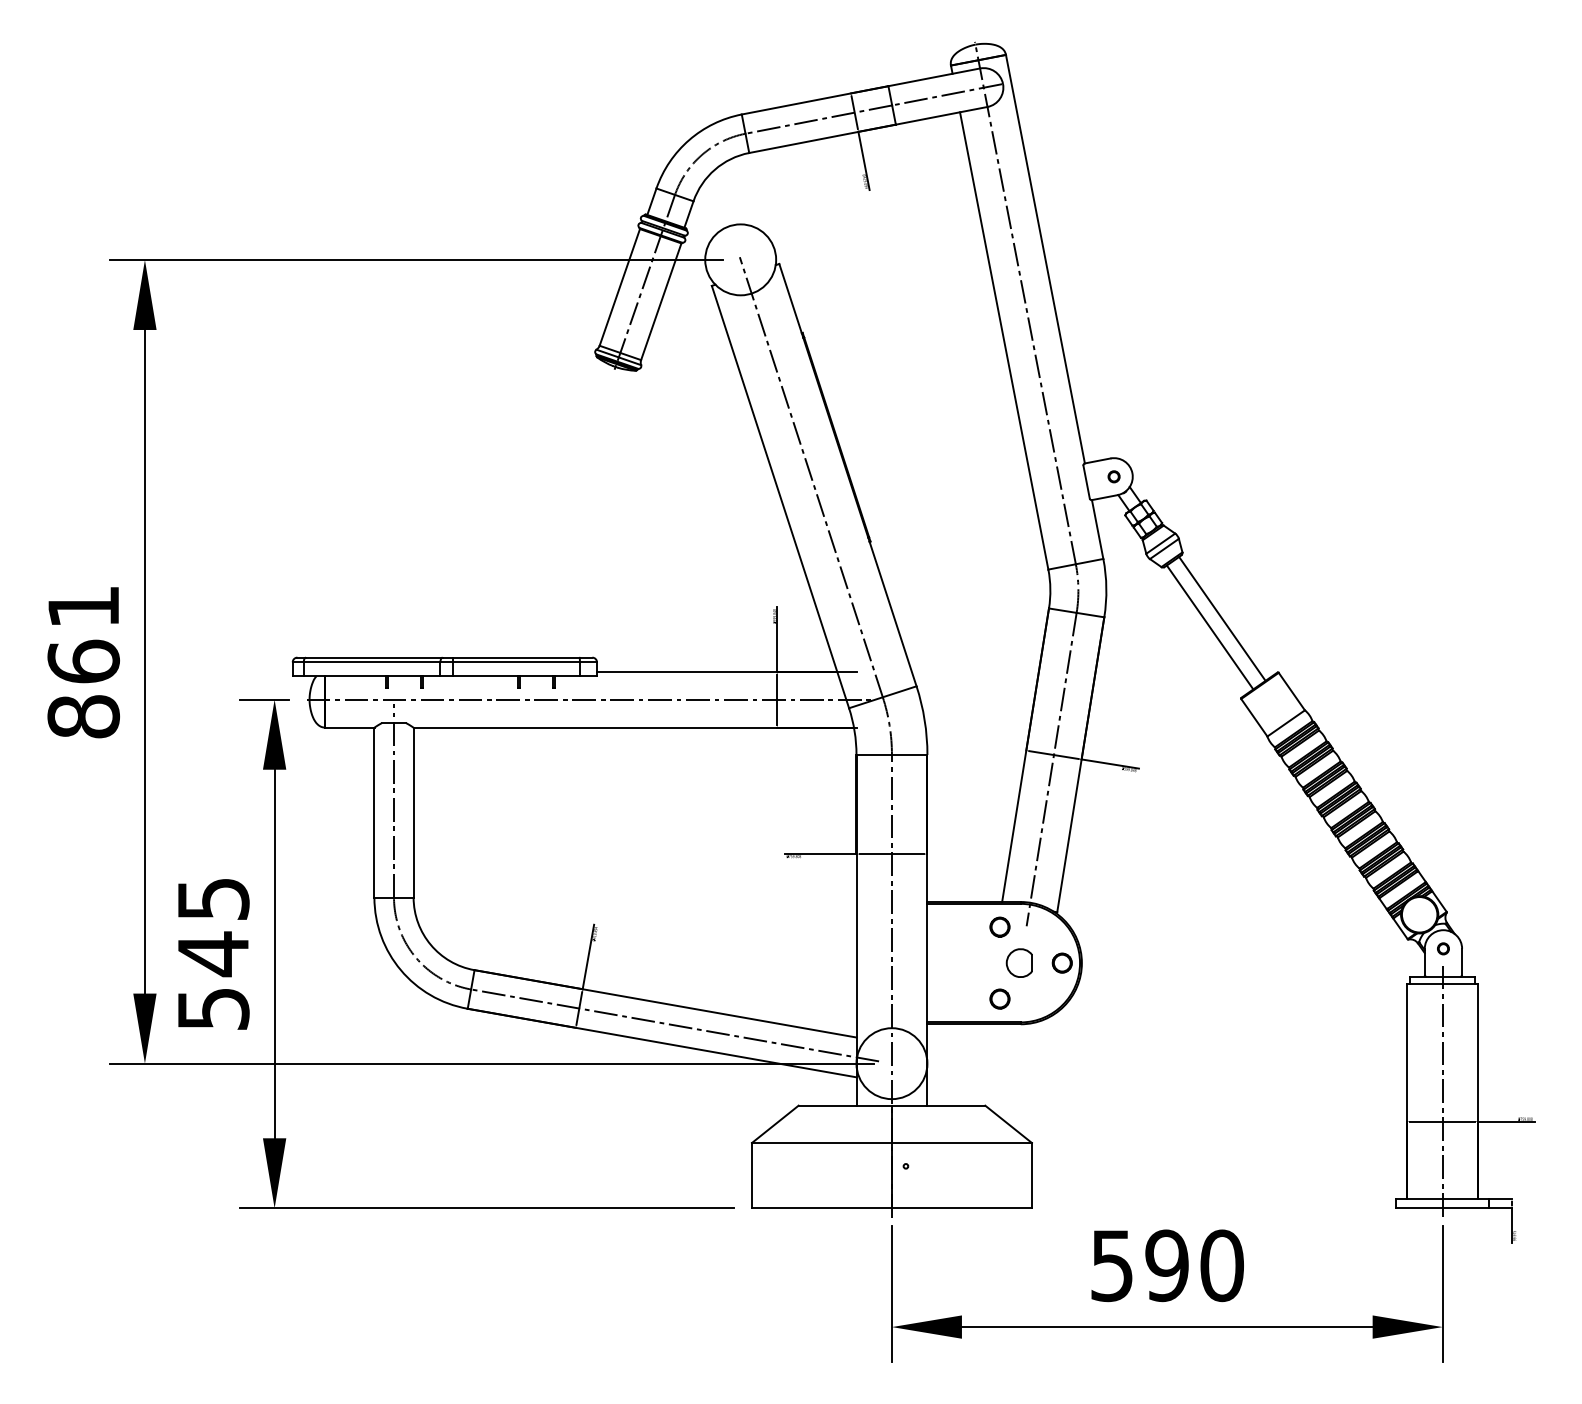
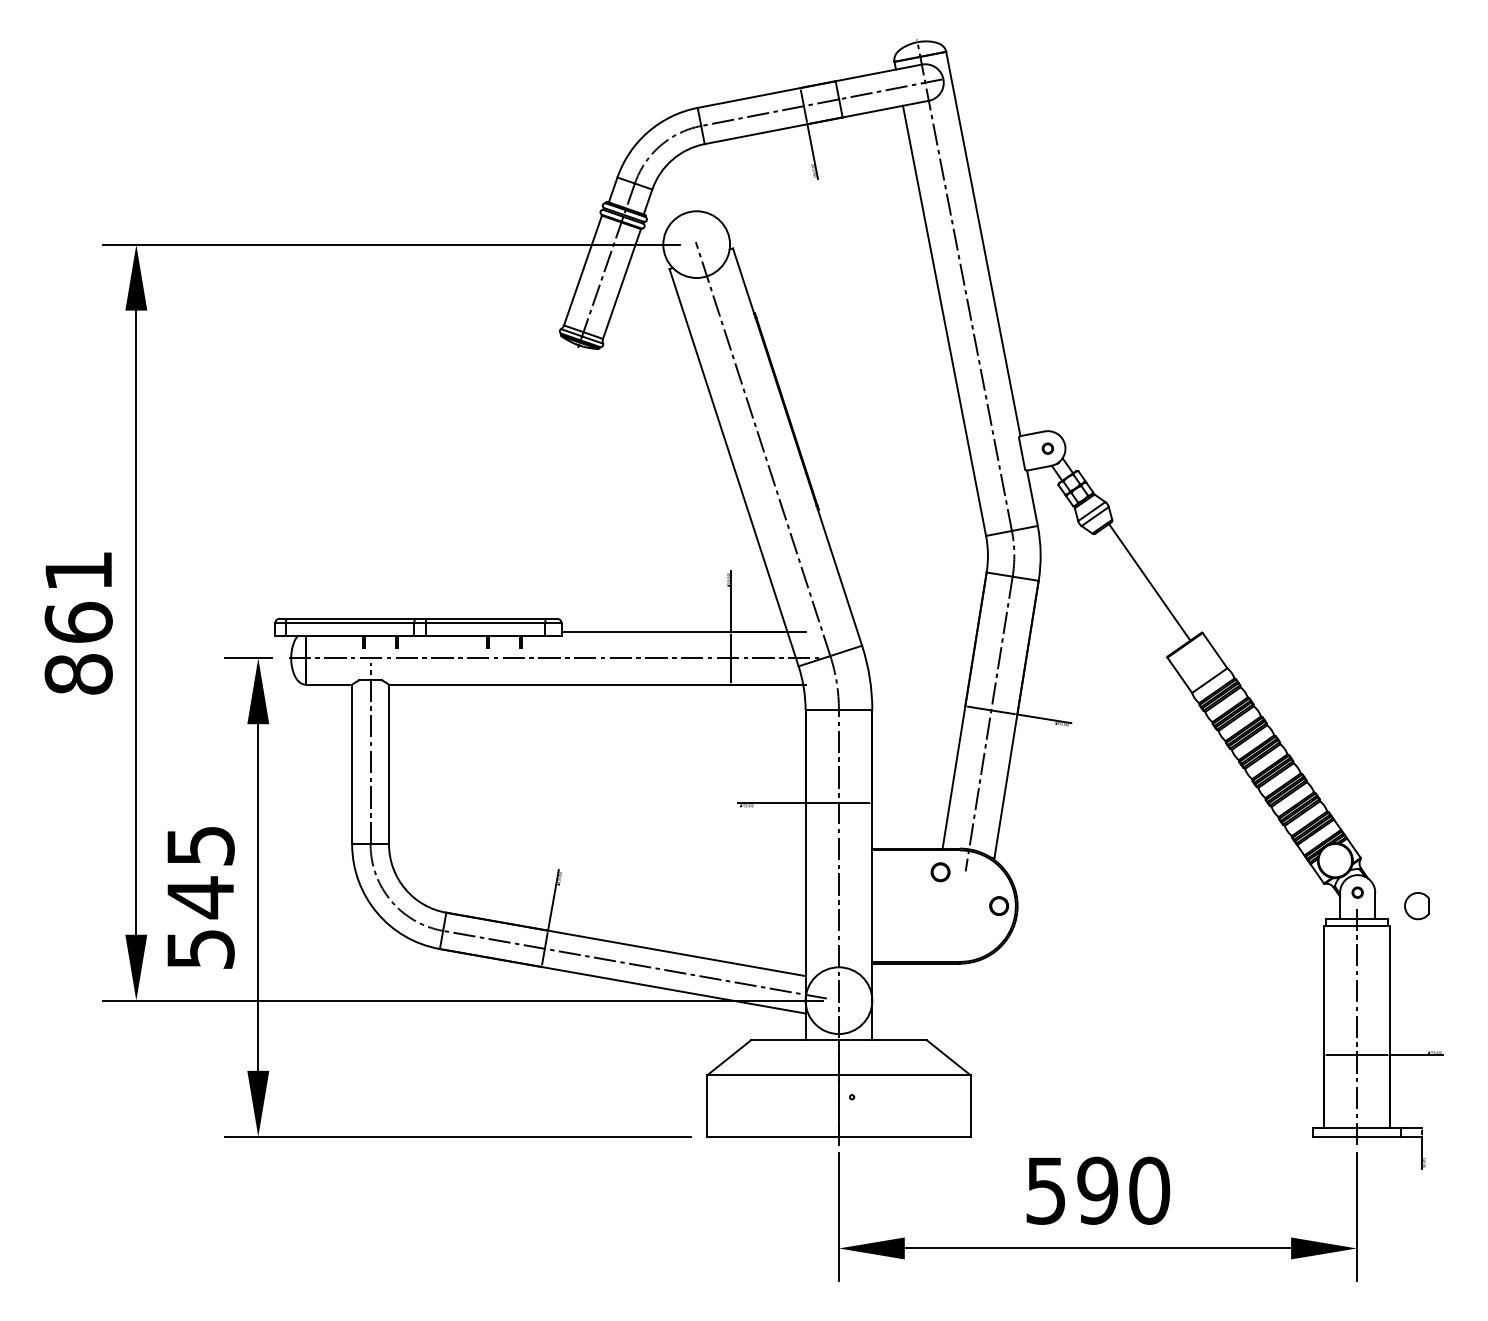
line: (1209, 627) -> (1137, 590), removed
part: (1018, 962) -> (1416, 905), moved
circle: (999, 998) -> (940, 939), removed

